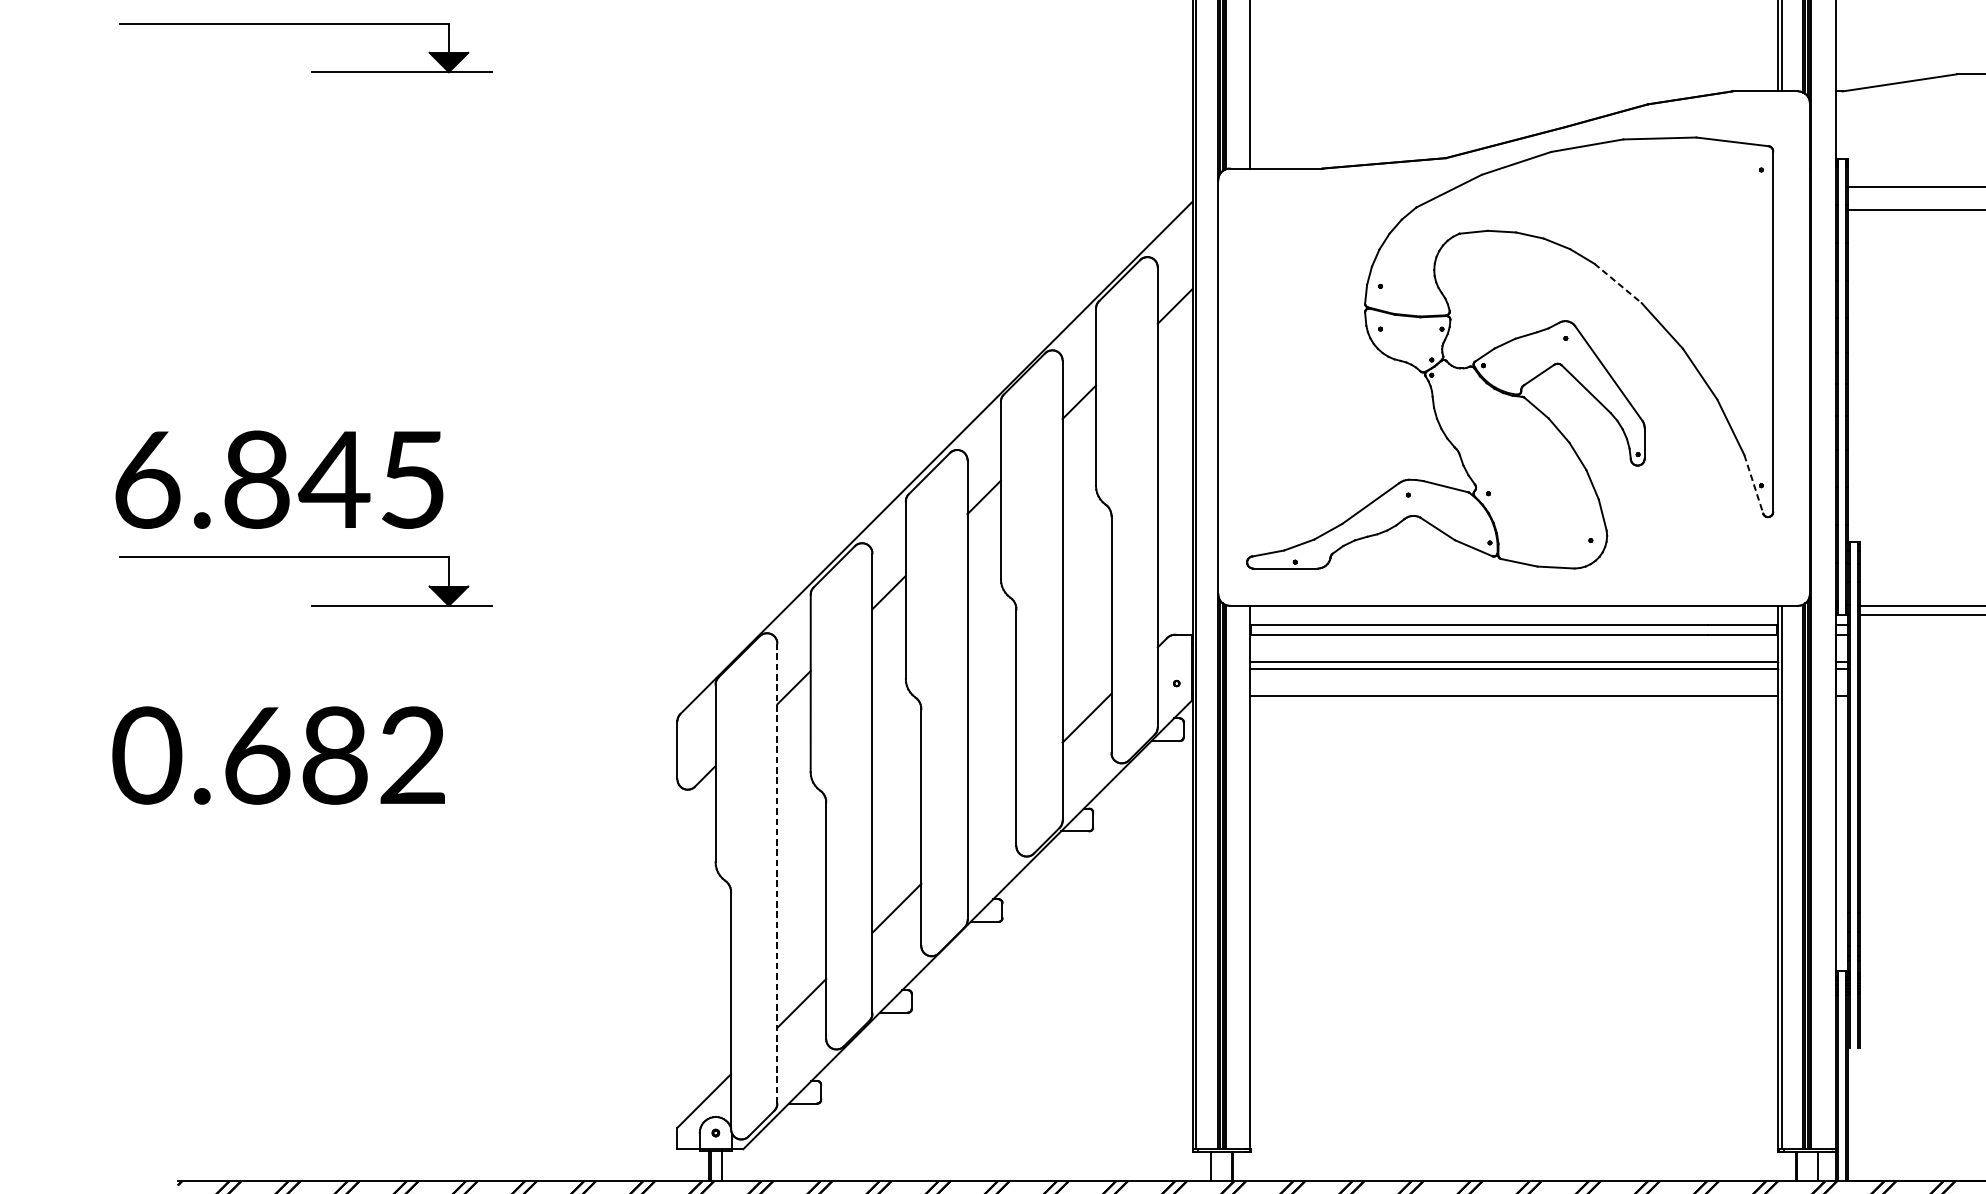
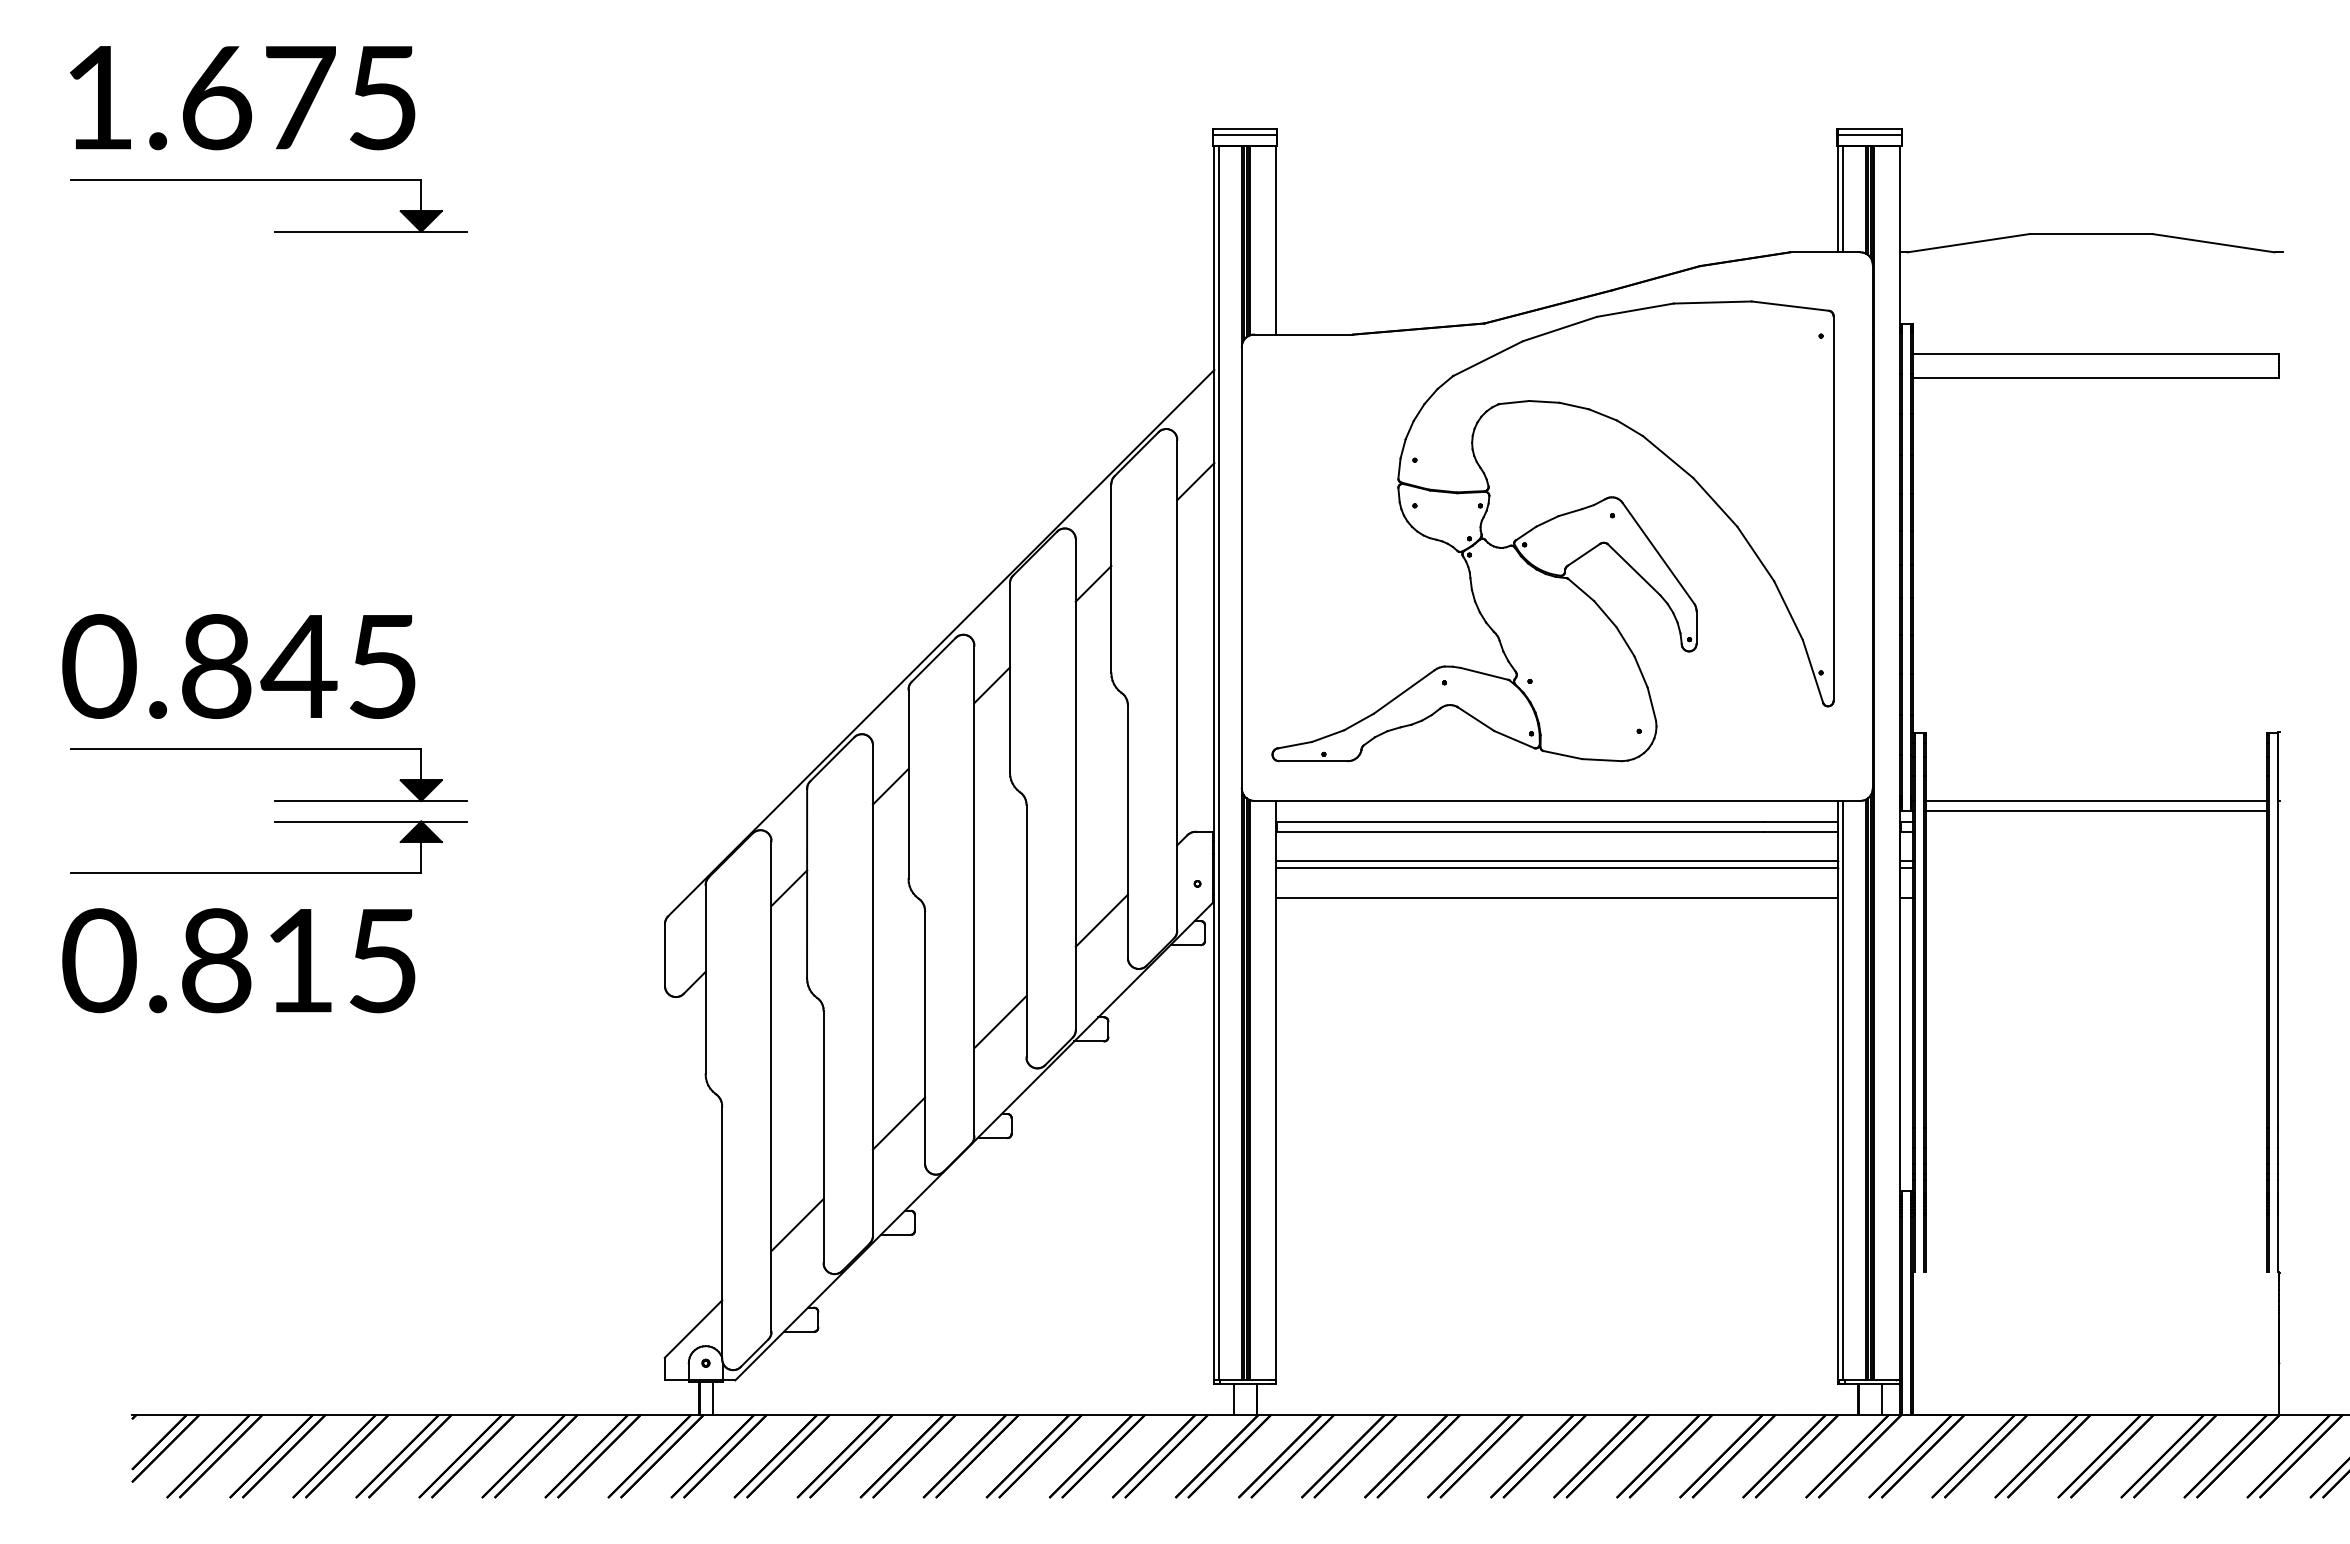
line: (1618, 283) -> (1668, 457), dashed -> solid
text: (147, 479) -> (99, 666), 6.845 -> 0.845
line: (1753, 484) -> (1812, 671), dashed -> solid
part: (311, 626) -> (274, 822), added
text: (334, 755) -> (299, 960), 0.682 -> 0.815
line: (992, 813) -> (1000, 1022), added
line: (777, 872) -> (771, 1085), dashed -> solid

